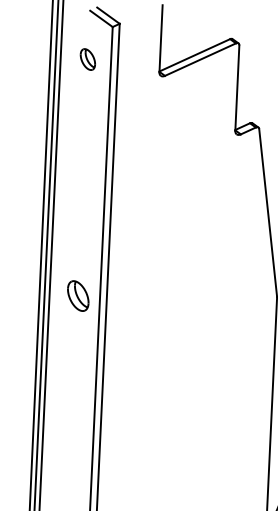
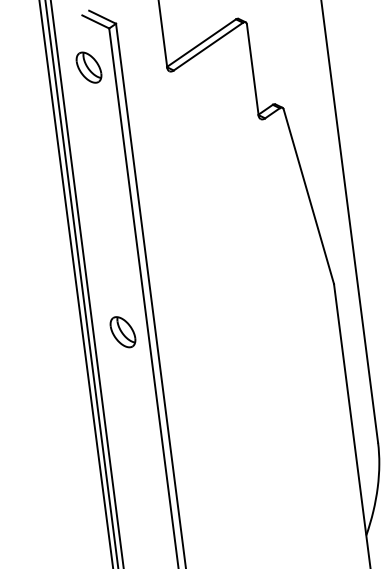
part: (87, 59) -> (88, 67), size x1.43
part: (77, 296) -> (122, 332), moved

